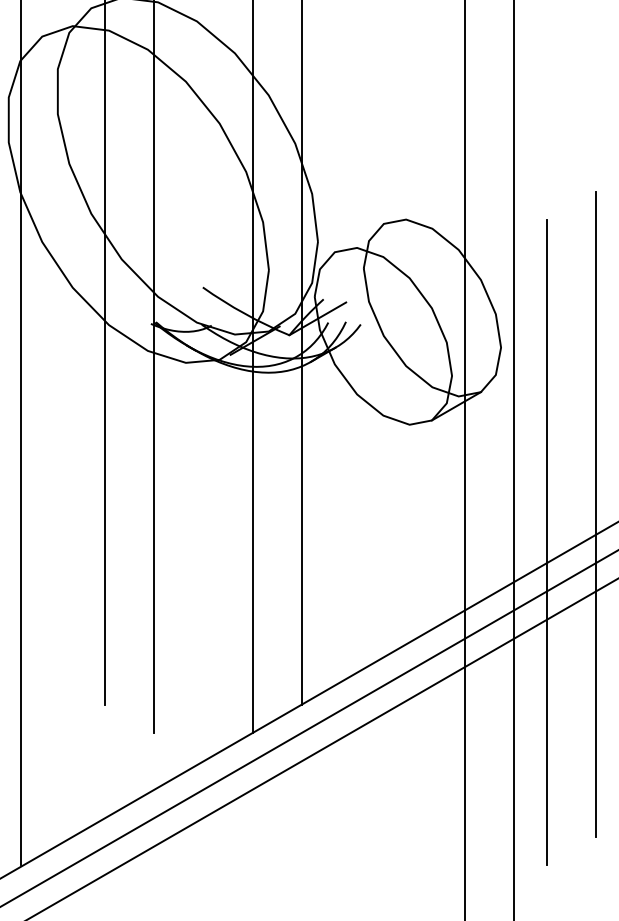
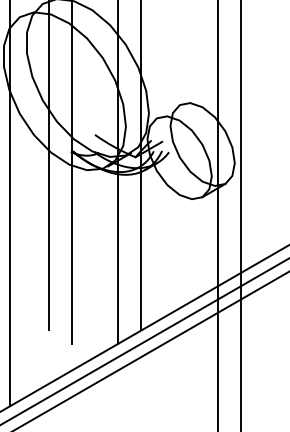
line: (596, 514) -> (279, 241), removed
line: (547, 542) -> (256, 254), removed

